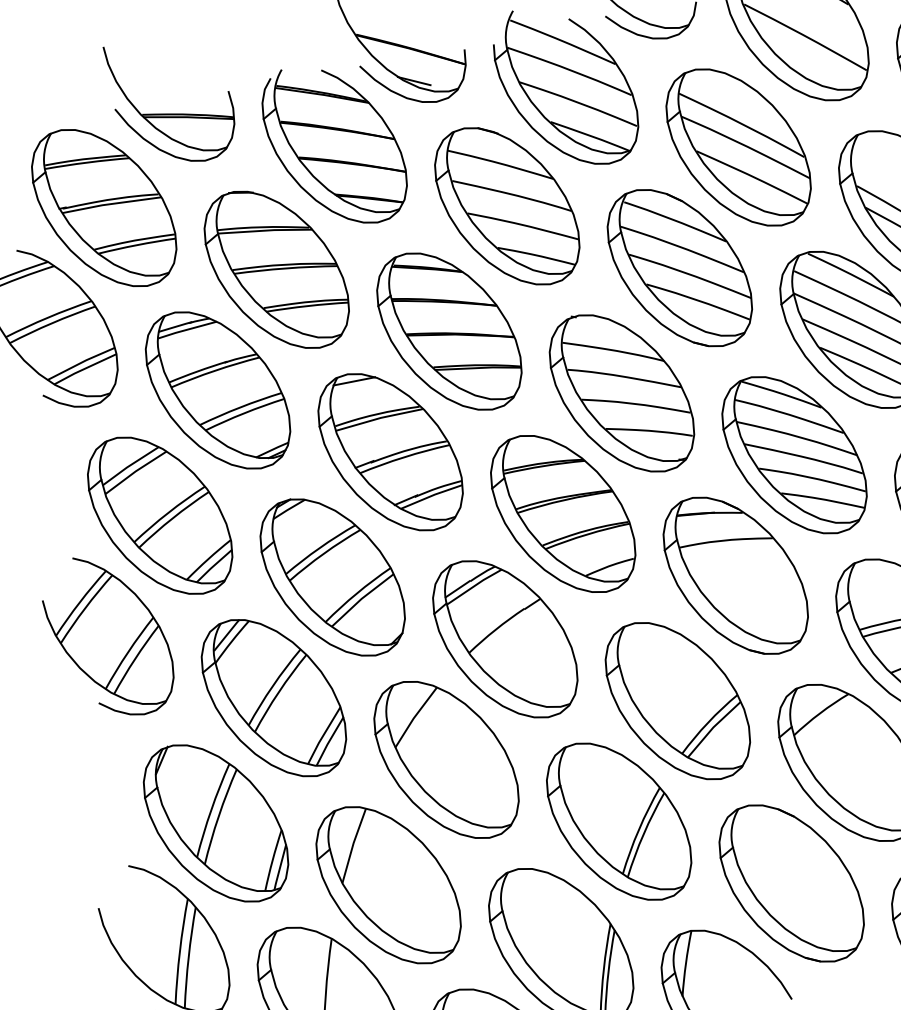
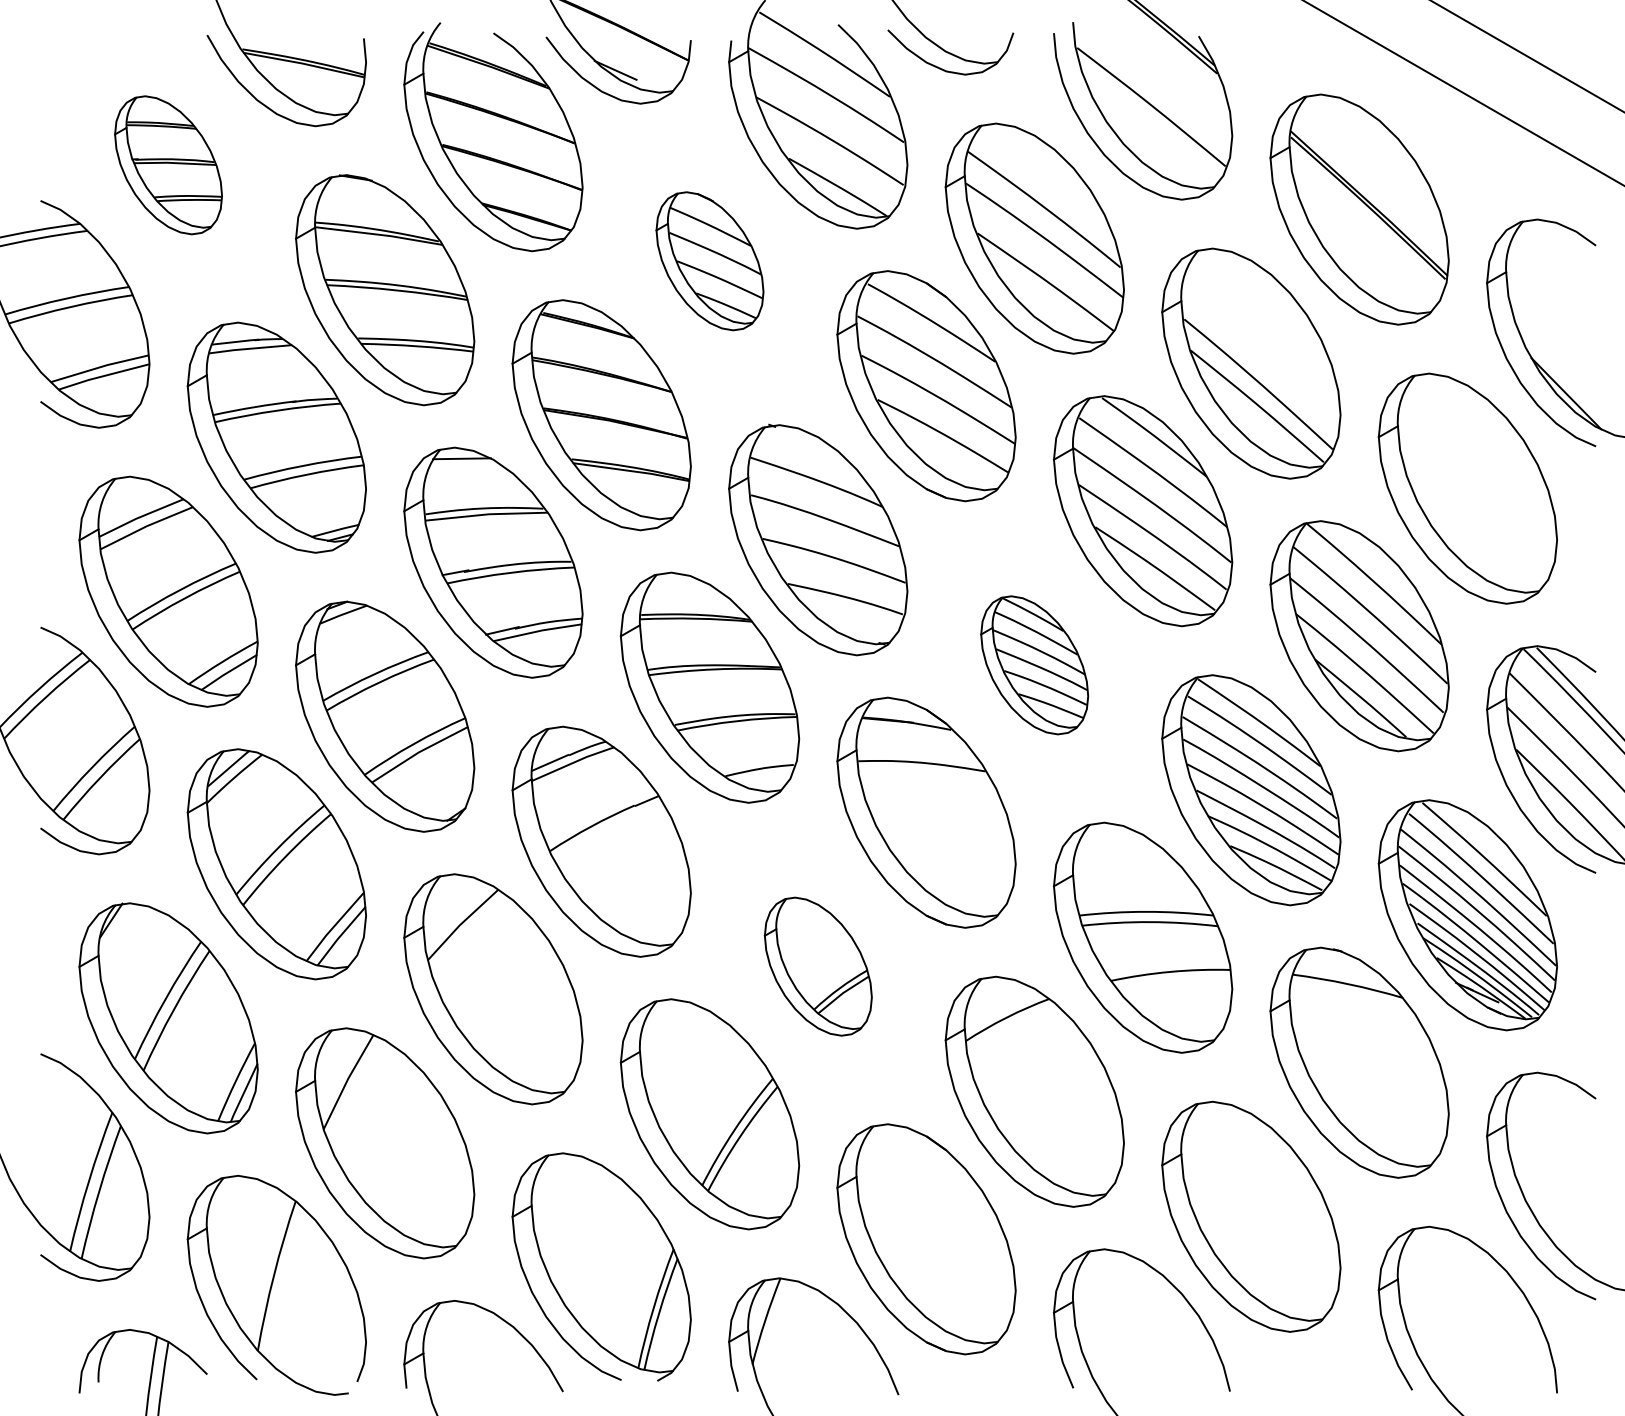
part: (506, 206) -> (709, 261), size x0.6
part: (104, 208) -> (168, 165), size x0.6
part: (794, 455) -> (1034, 665), size x0.6
part: (677, 700) -> (818, 966), size x0.6

